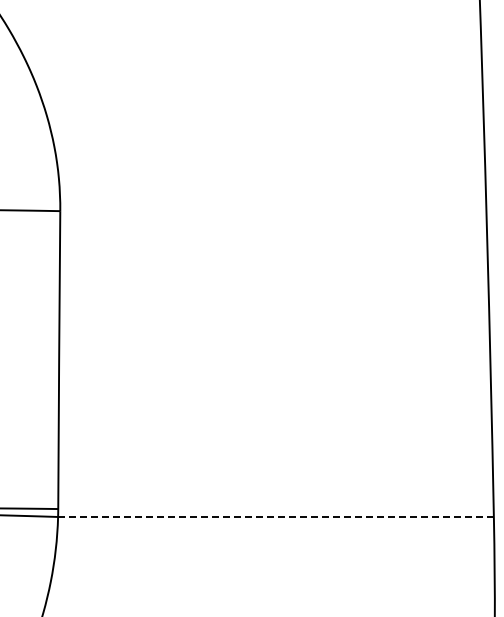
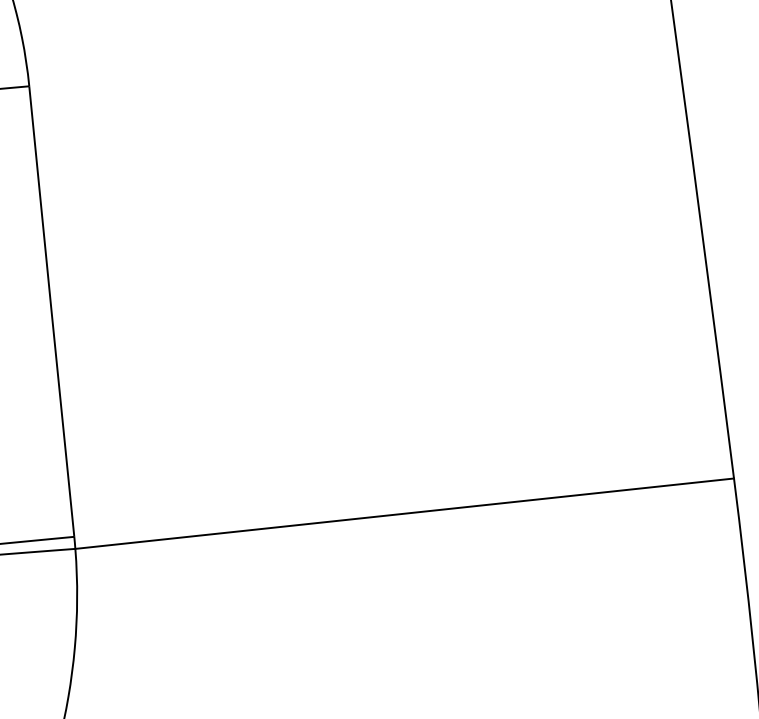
line: (275, 516) -> (403, 513), dashed -> solid

